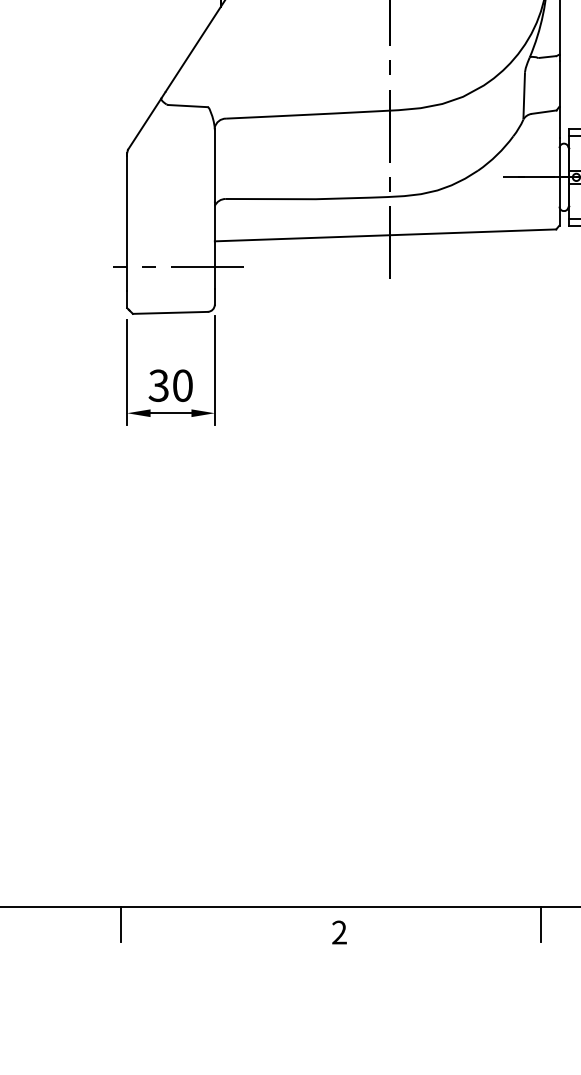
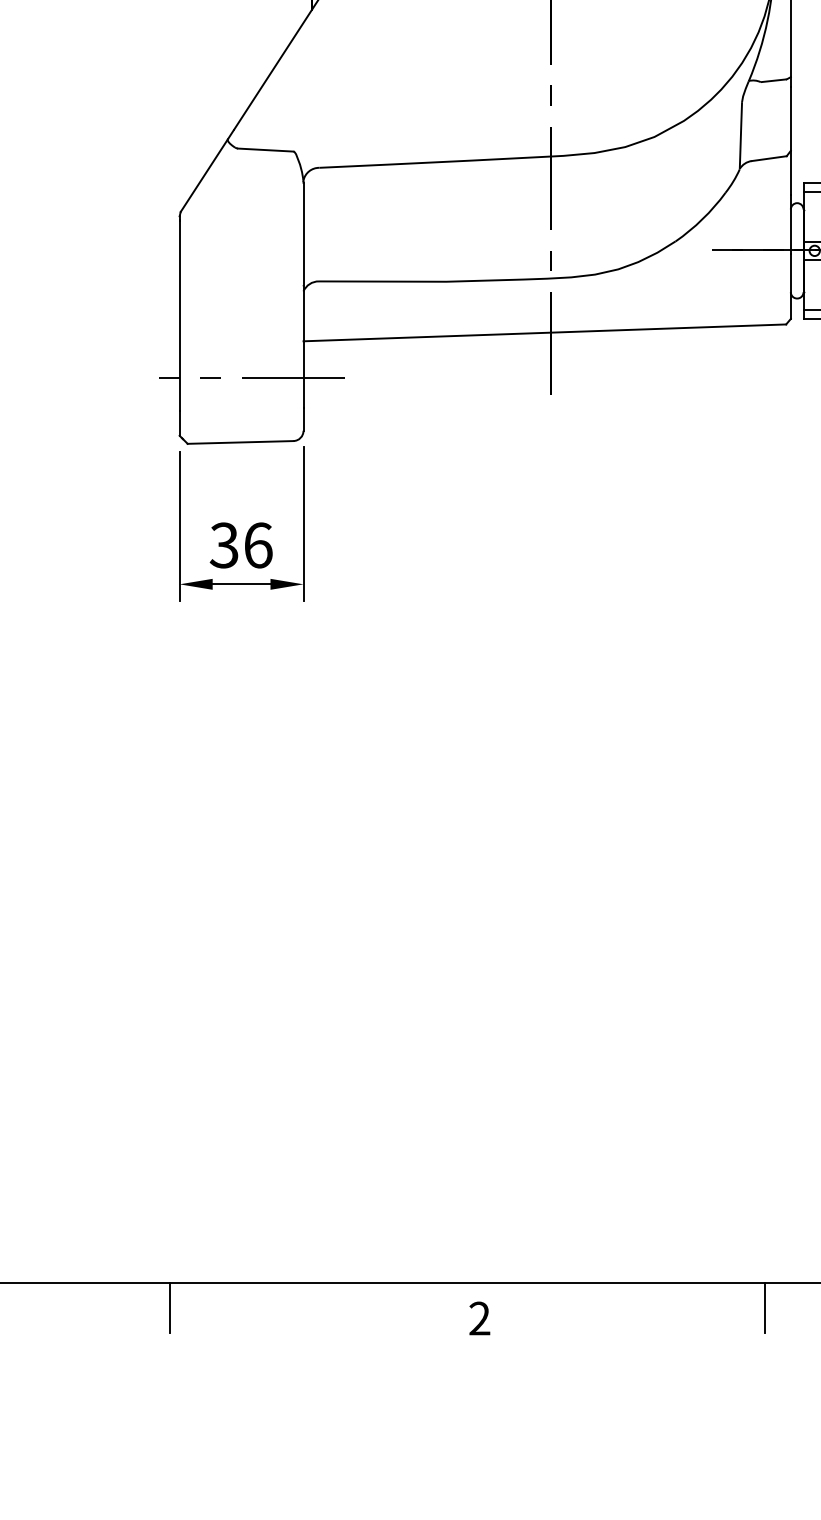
text: (182, 385) -> (257, 545), 30 -> 36

